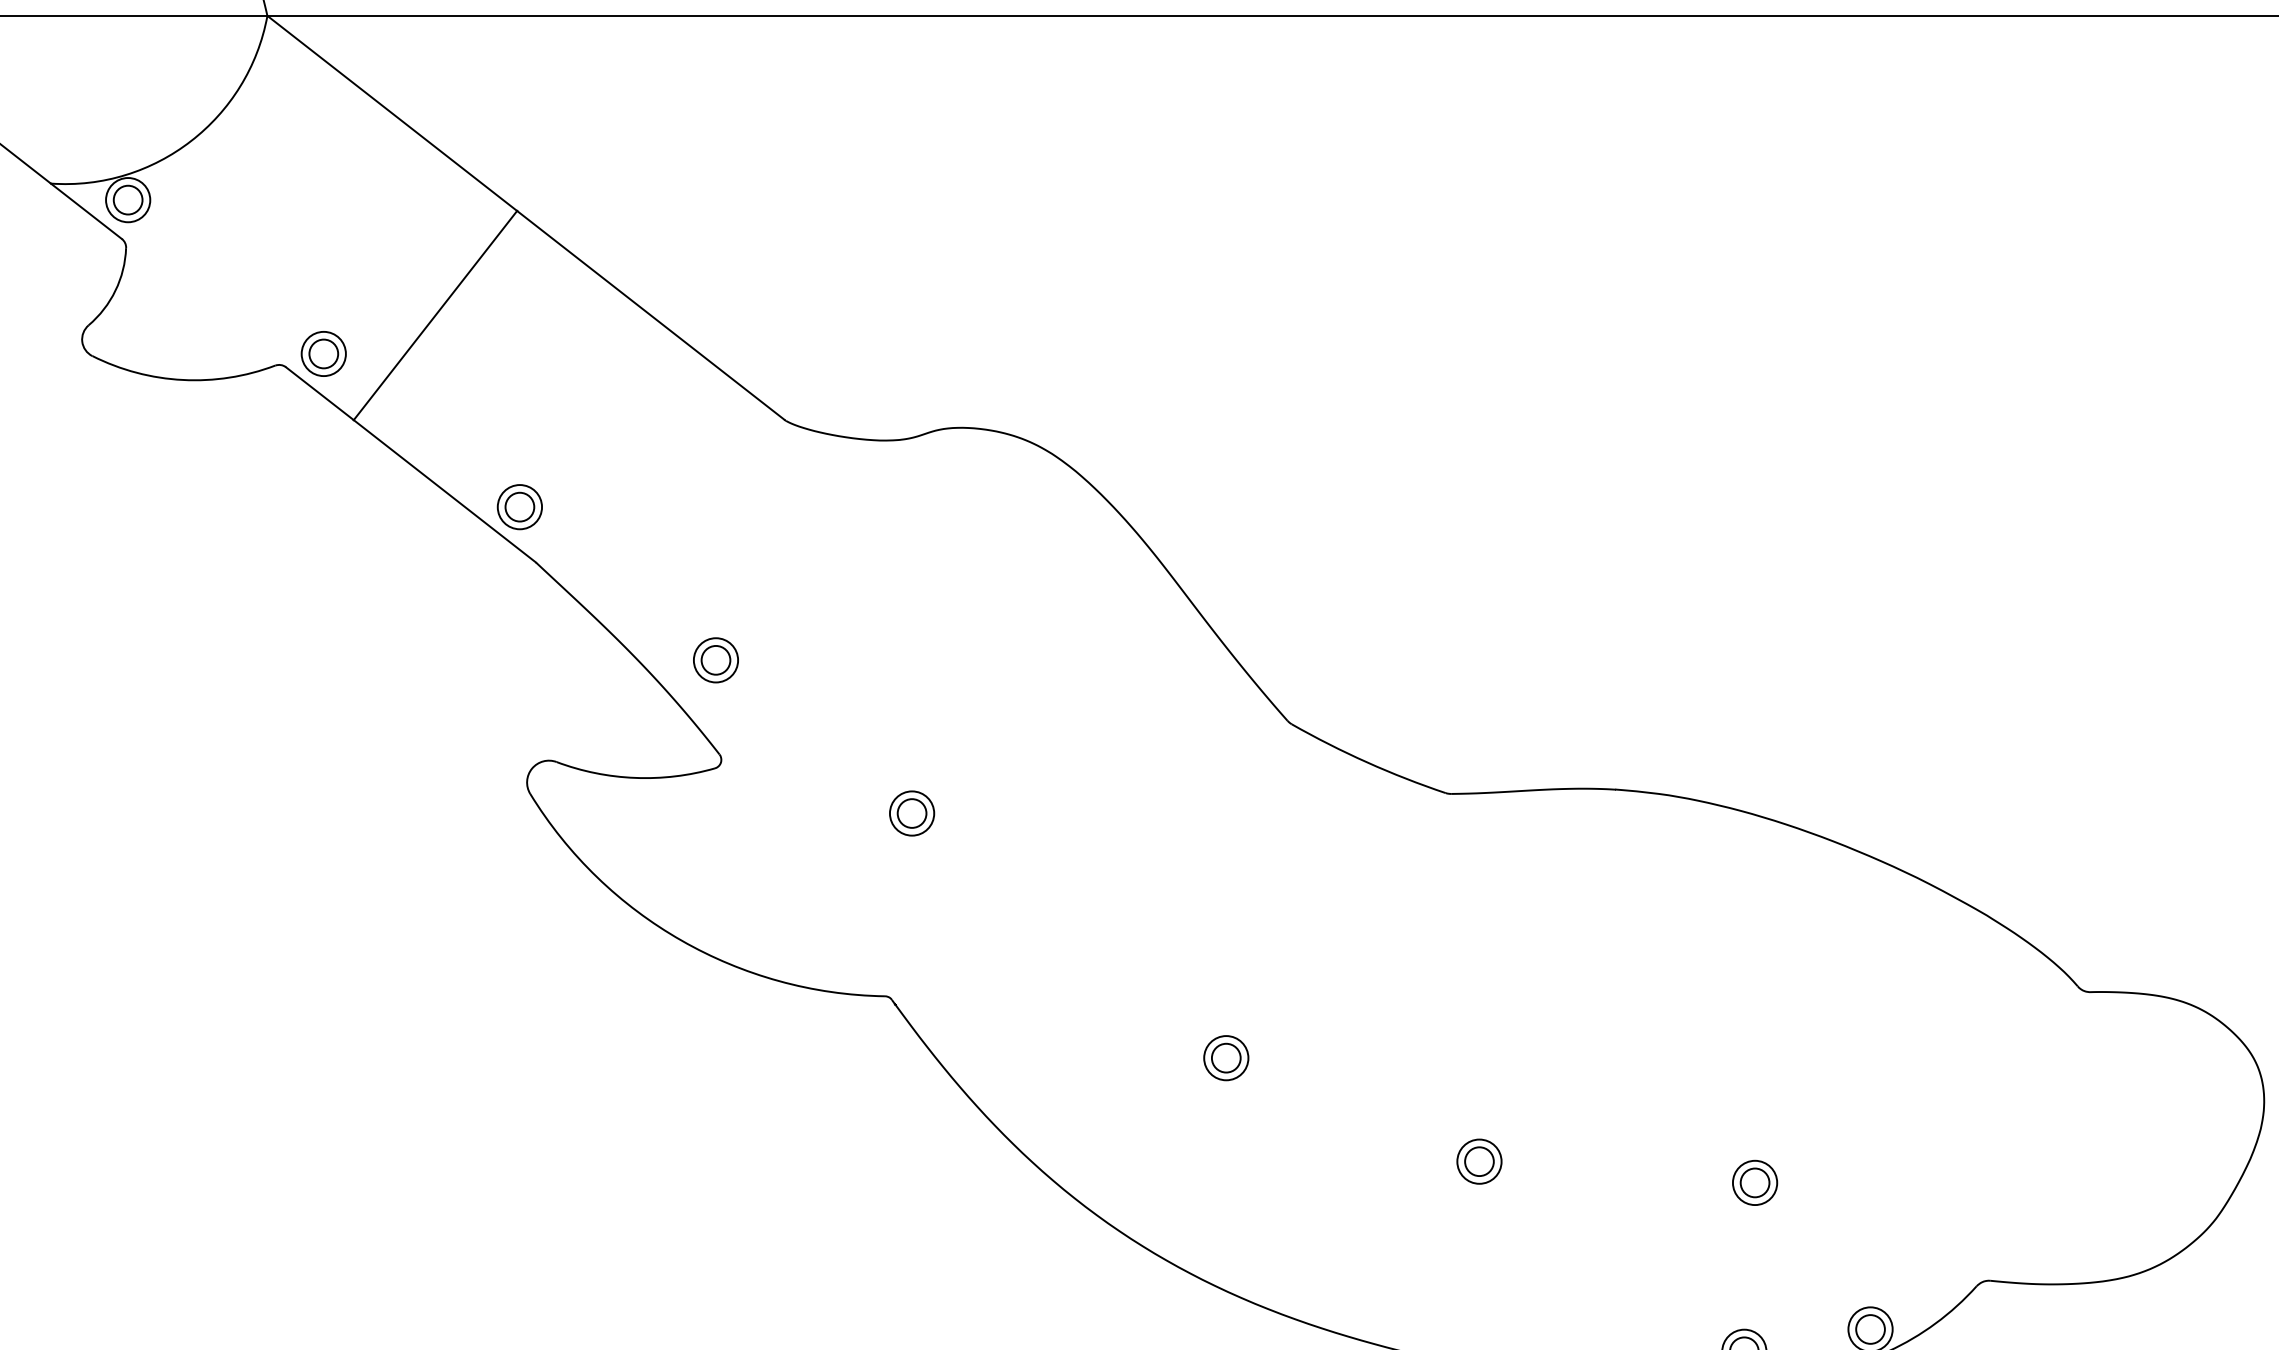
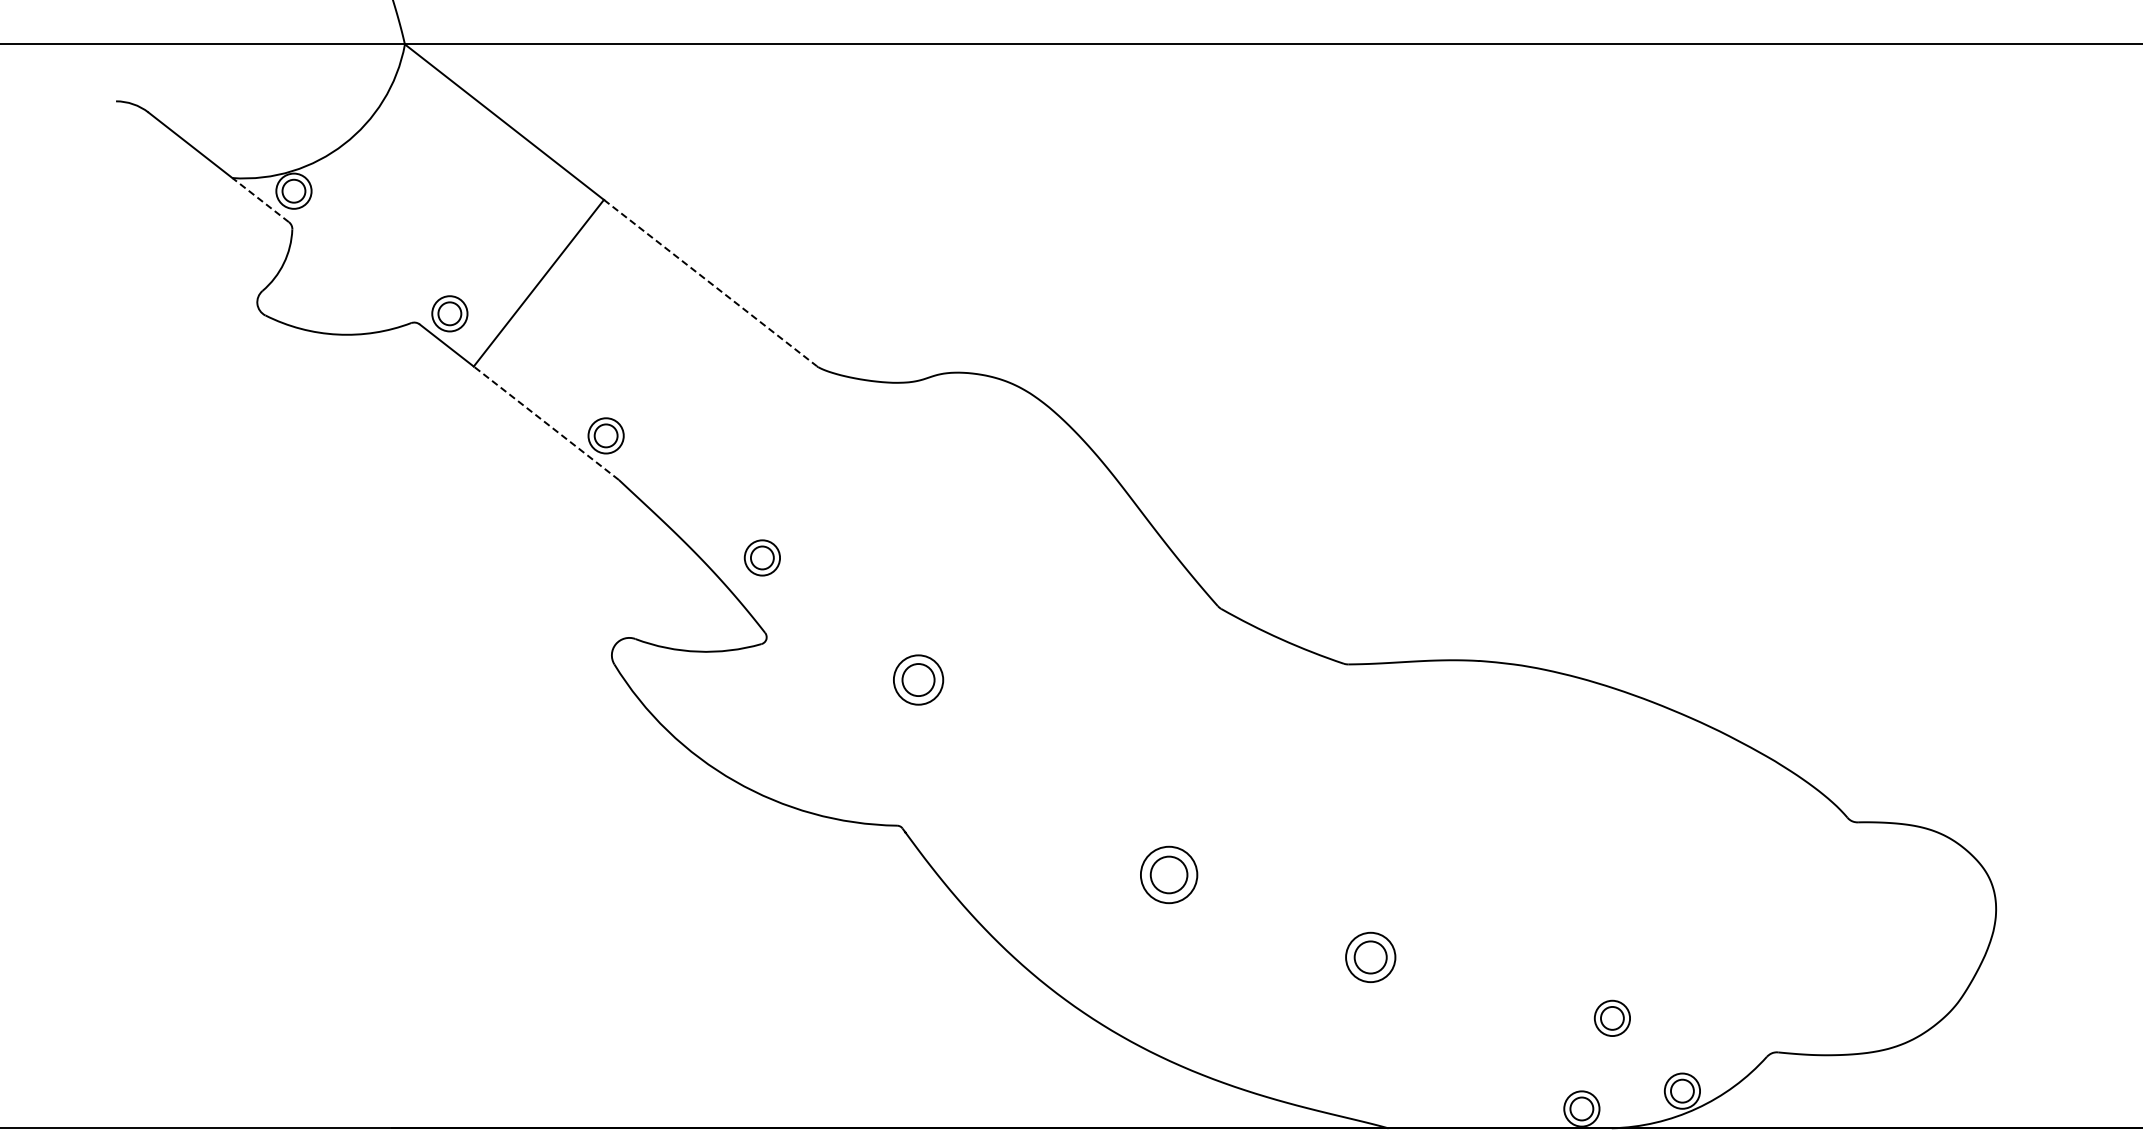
line: (86, 211) -> (260, 200), solid -> dashed
line: (650, 315) -> (710, 283), solid -> dashed
line: (443, 490) -> (545, 422), solid -> dashed
part: (911, 812) -> (918, 679), size x1.4
part: (1225, 1057) -> (1168, 874), size x1.6
part: (1479, 1161) -> (1370, 957), size x1.4
part: (1753, 1181) -> (1611, 1017), moved

